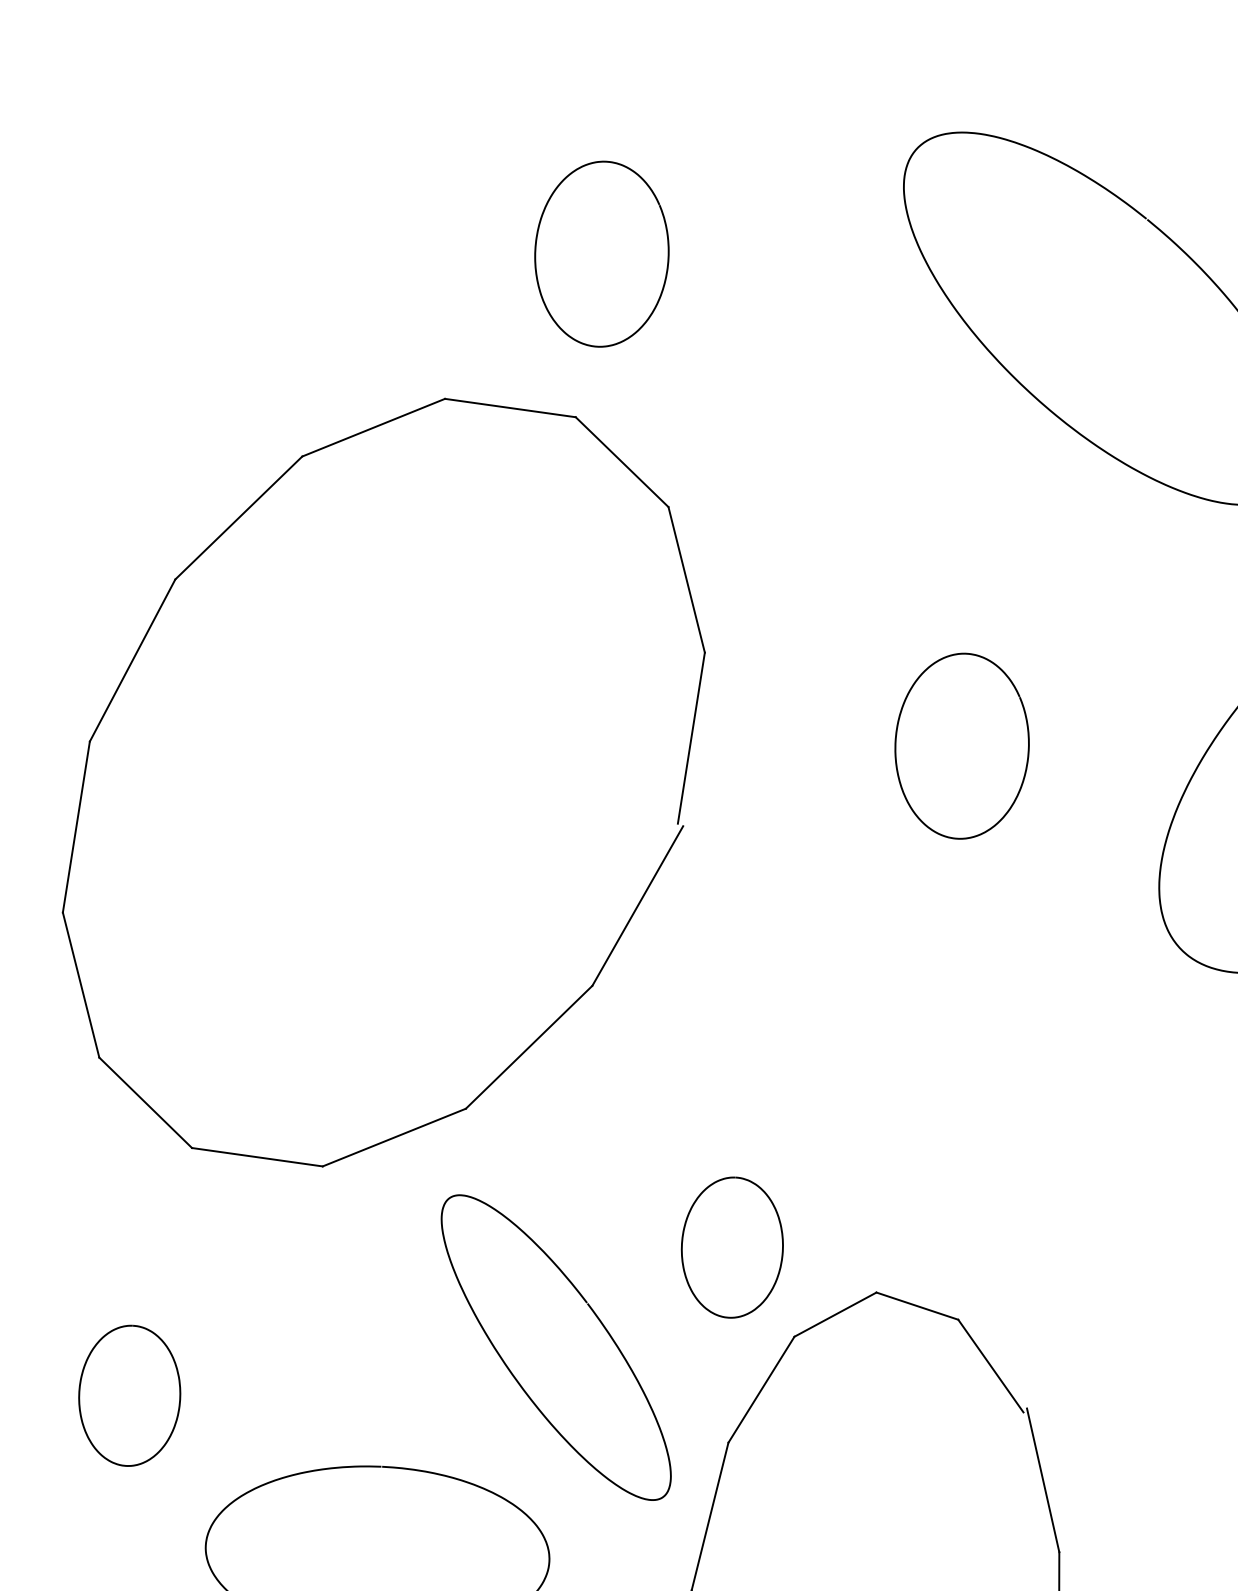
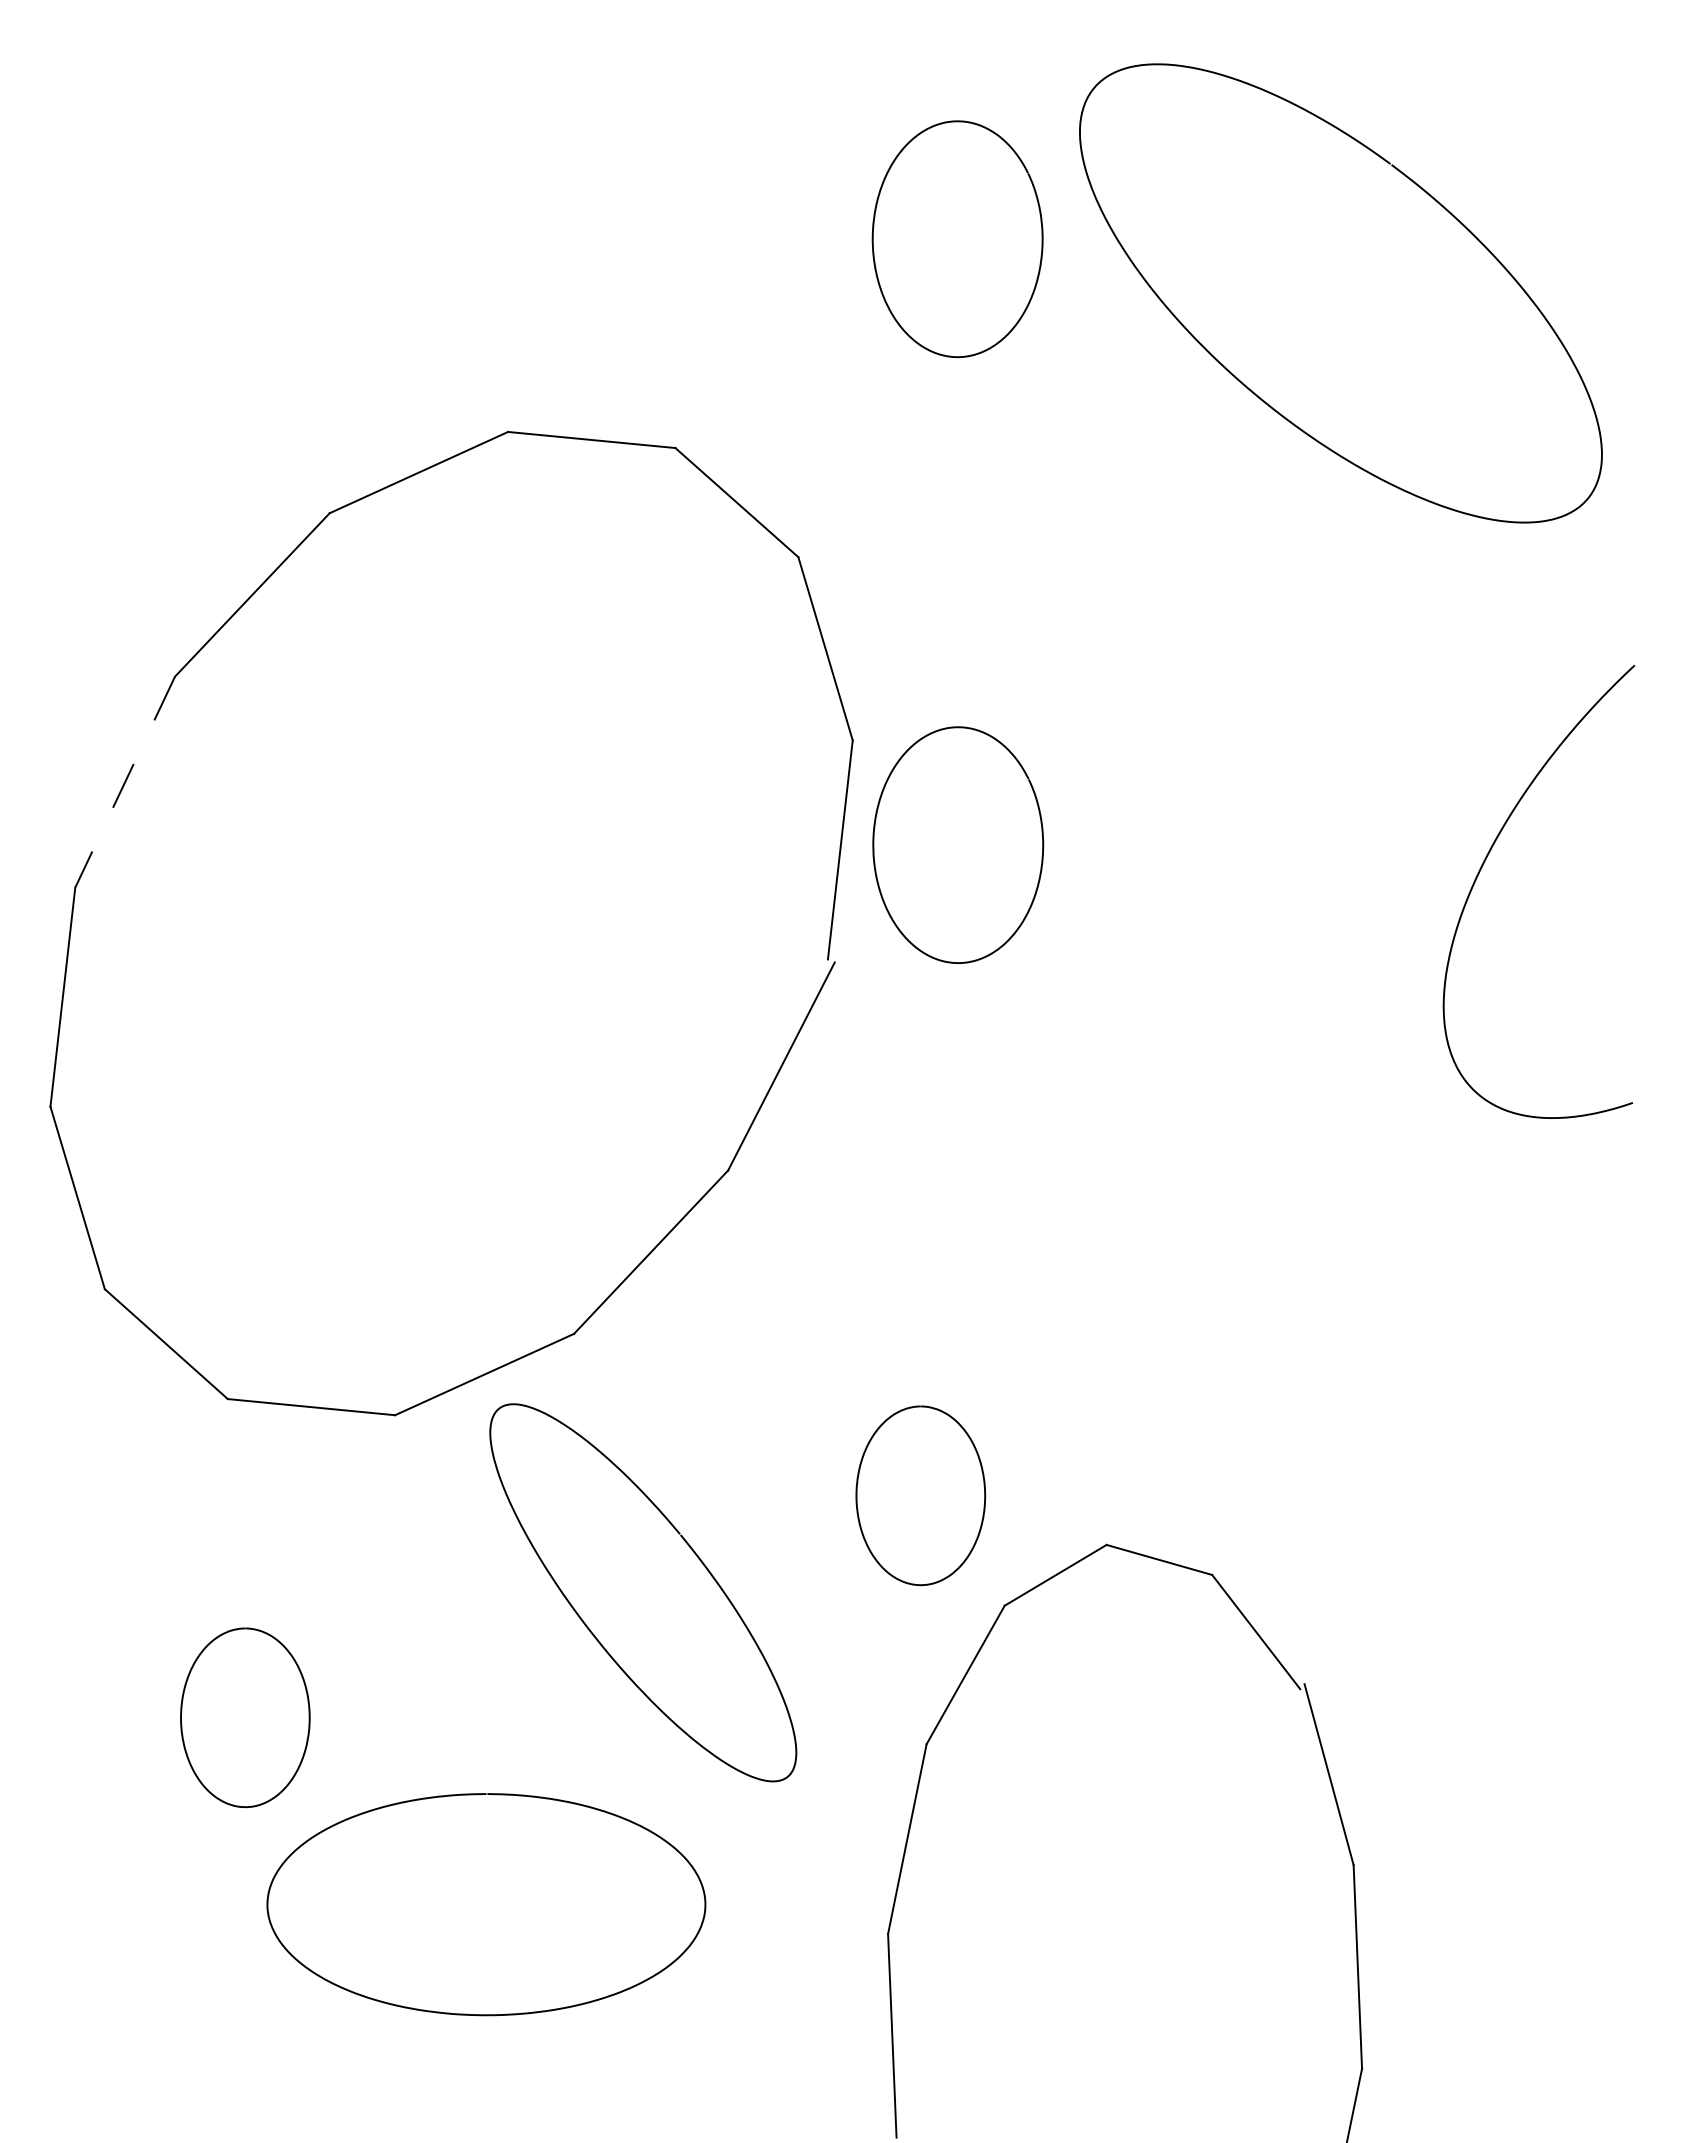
curve: (537, 242) -> (874, 227), moved
line: (132, 660) -> (125, 782), solid -> dashed
curve: (1027, 739) -> (1041, 833), moved
curve: (595, 1316) -> (691, 1550), moved
curve: (179, 1397) -> (308, 1717), moved

